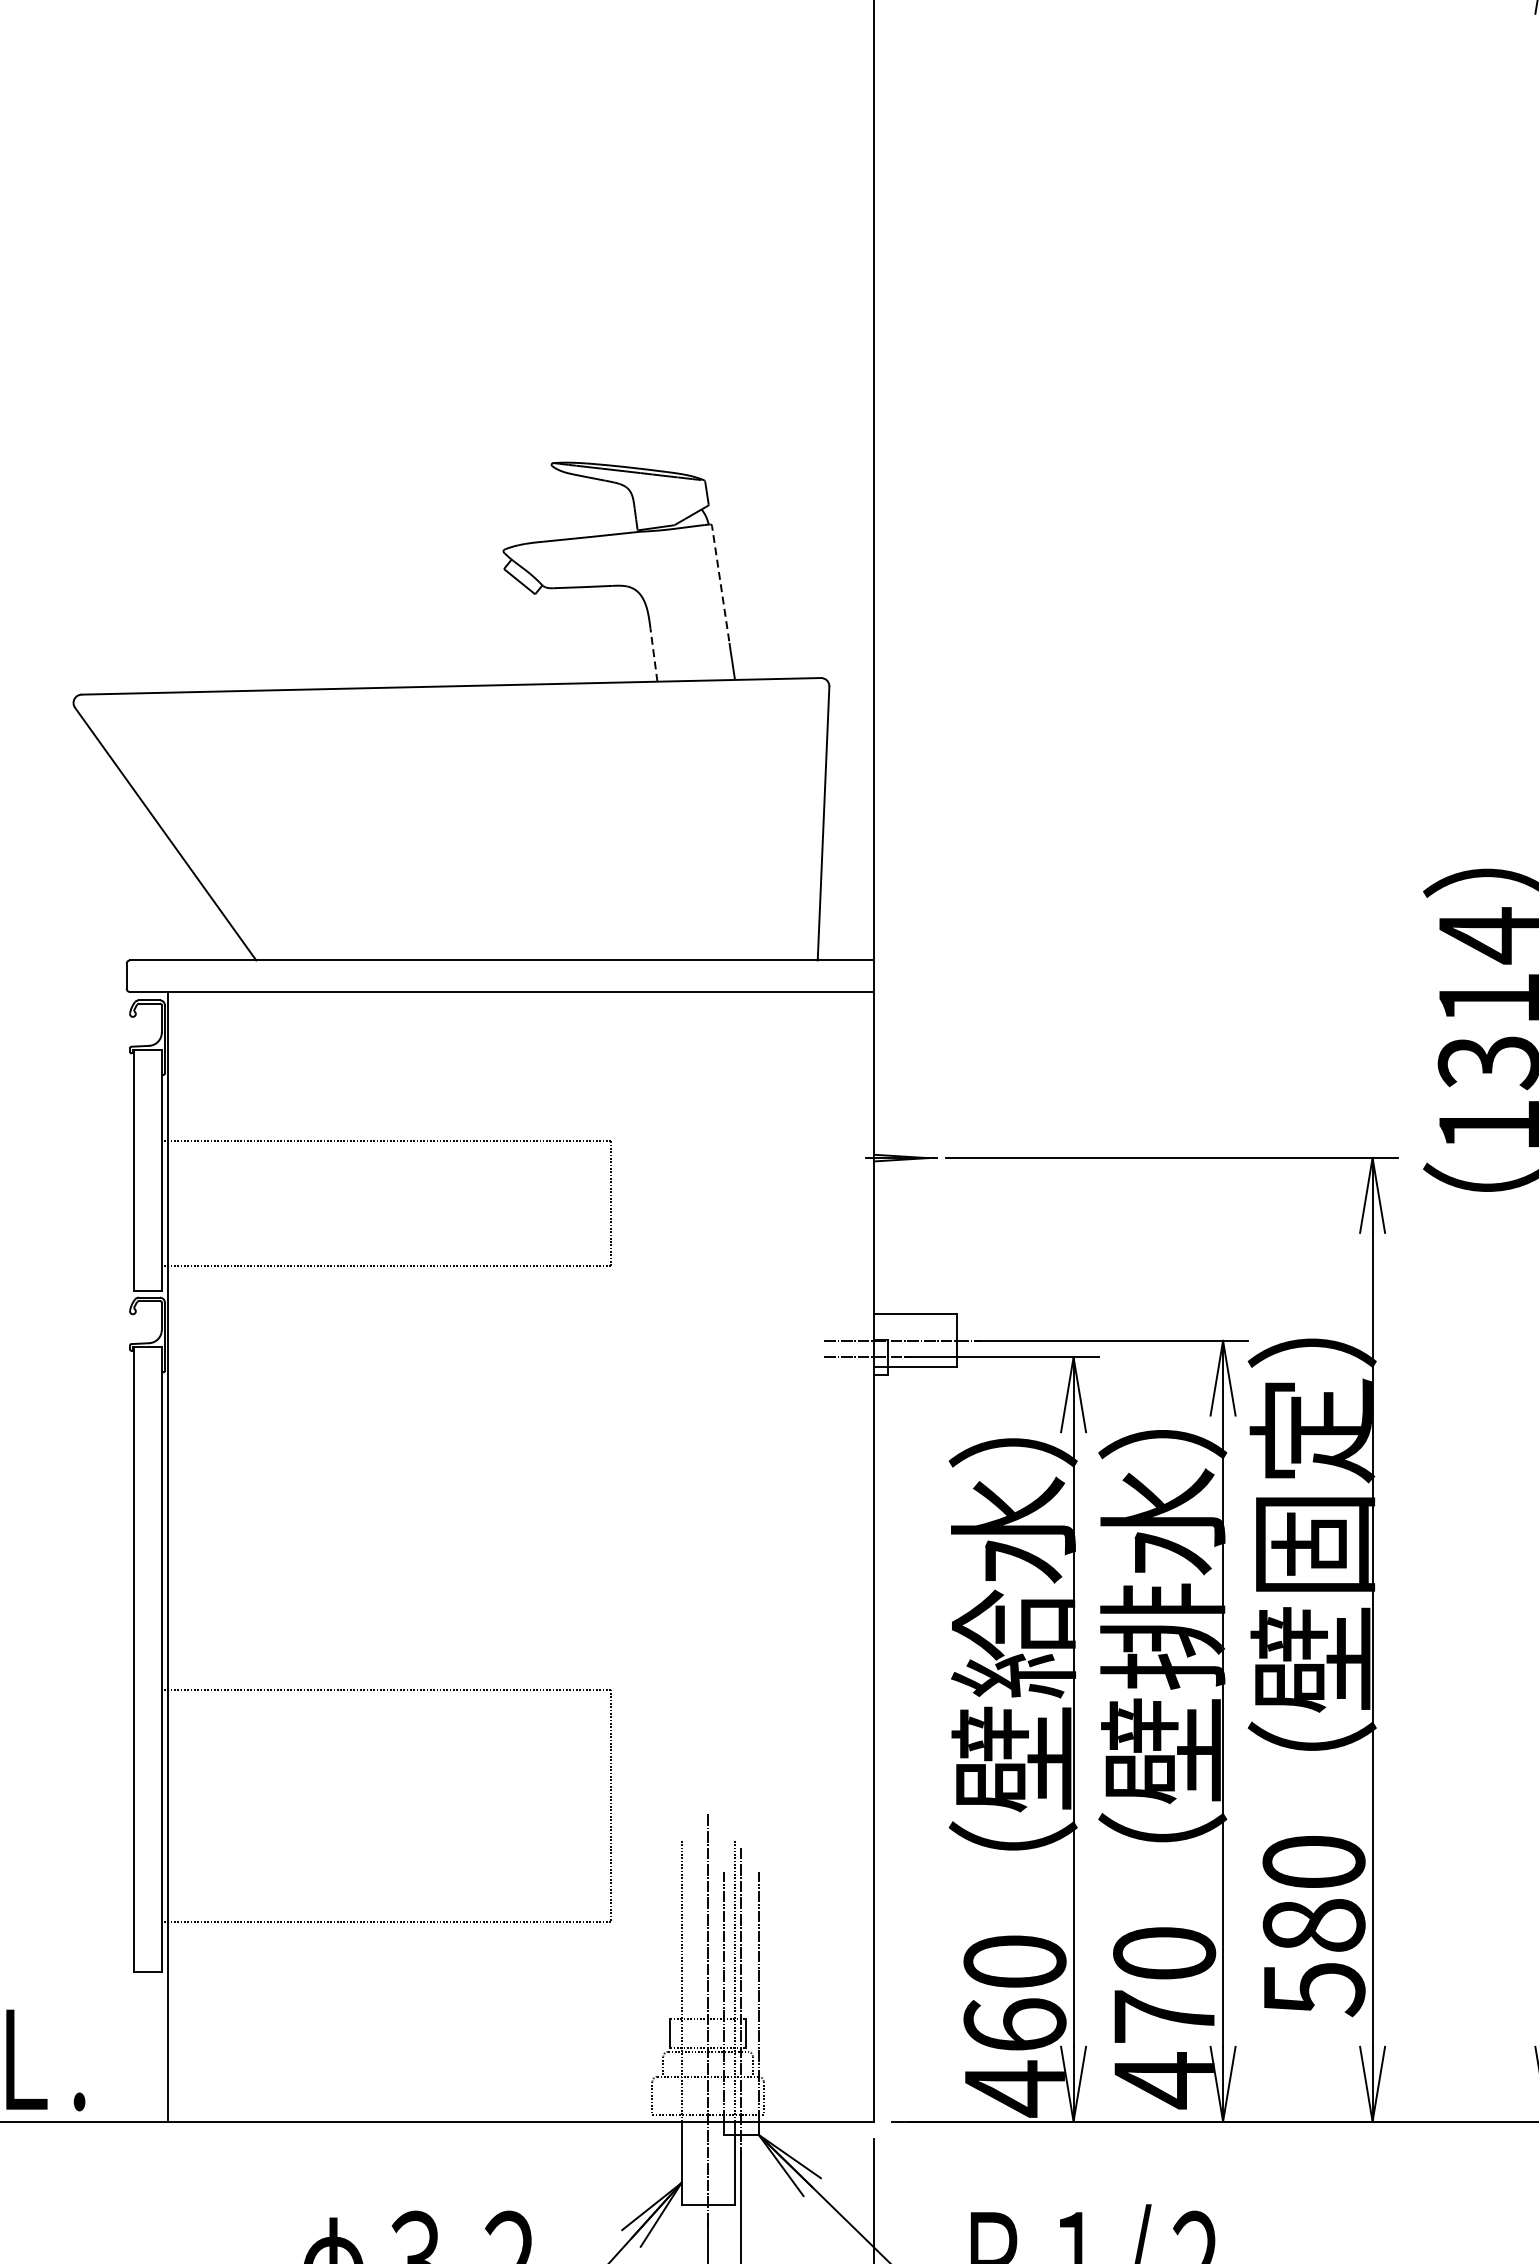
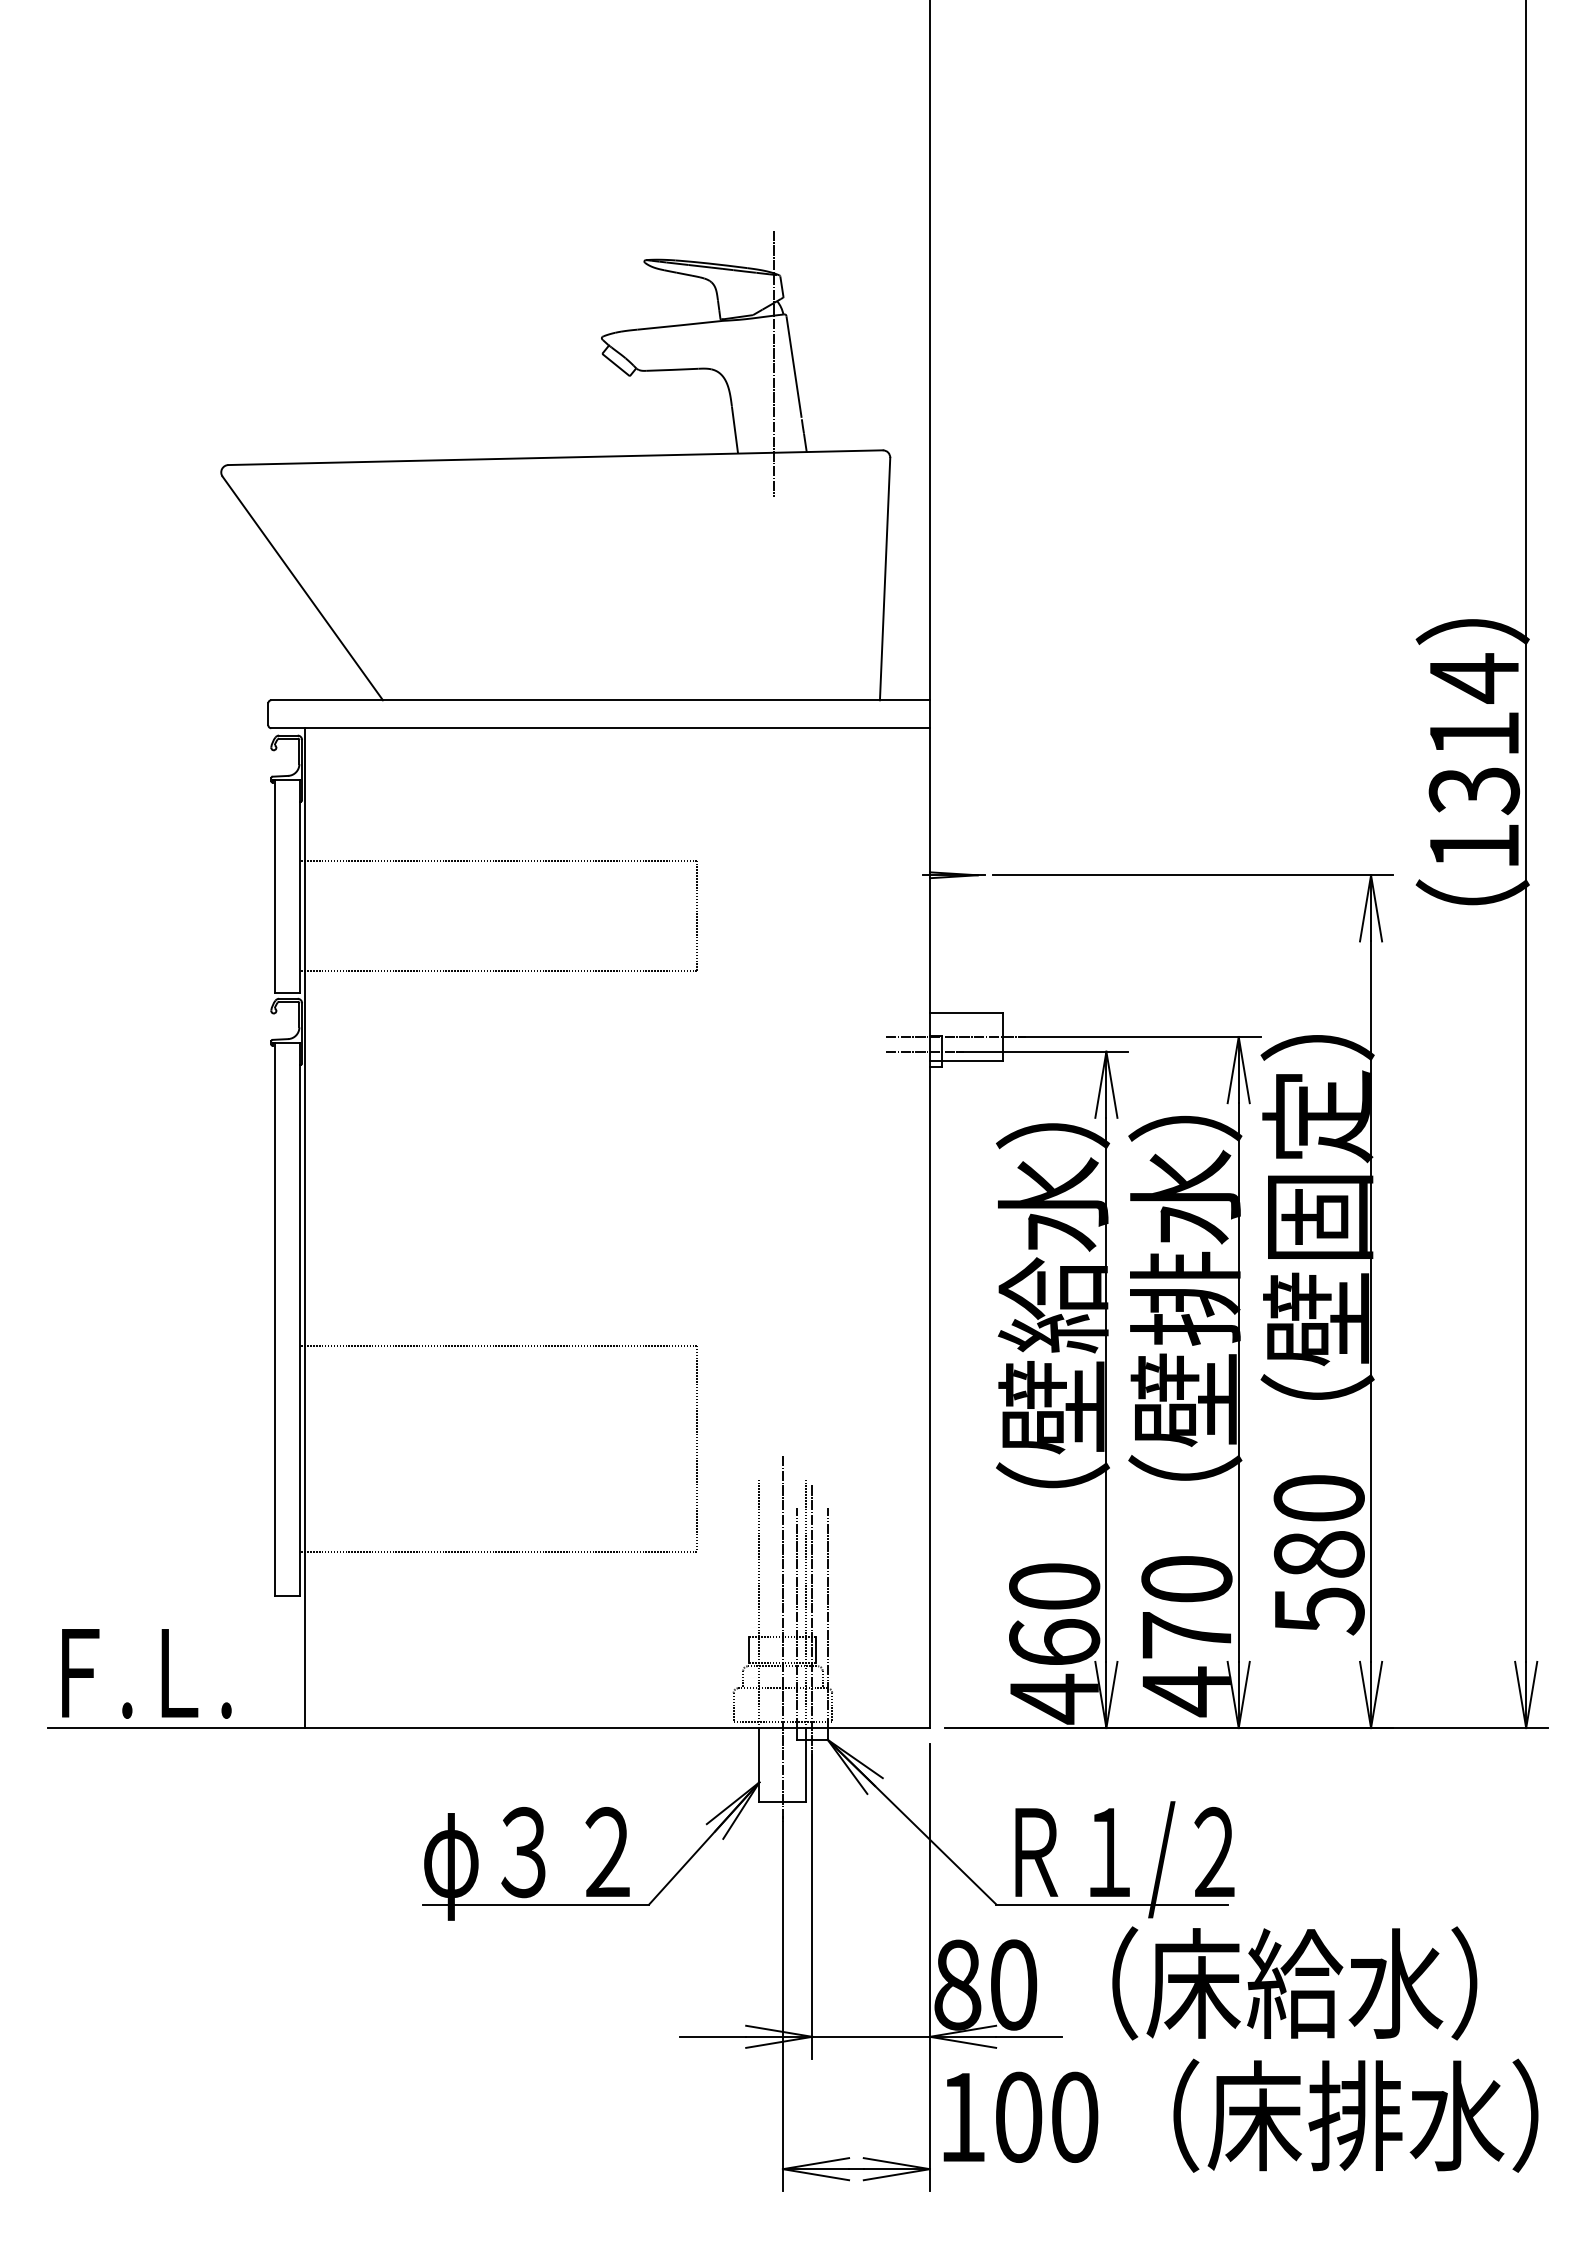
line: (698, 579) -> (774, 363), added
line: (720, 583) -> (793, 366), dashed -> solid
line: (653, 655) -> (734, 430), dashed -> solid

